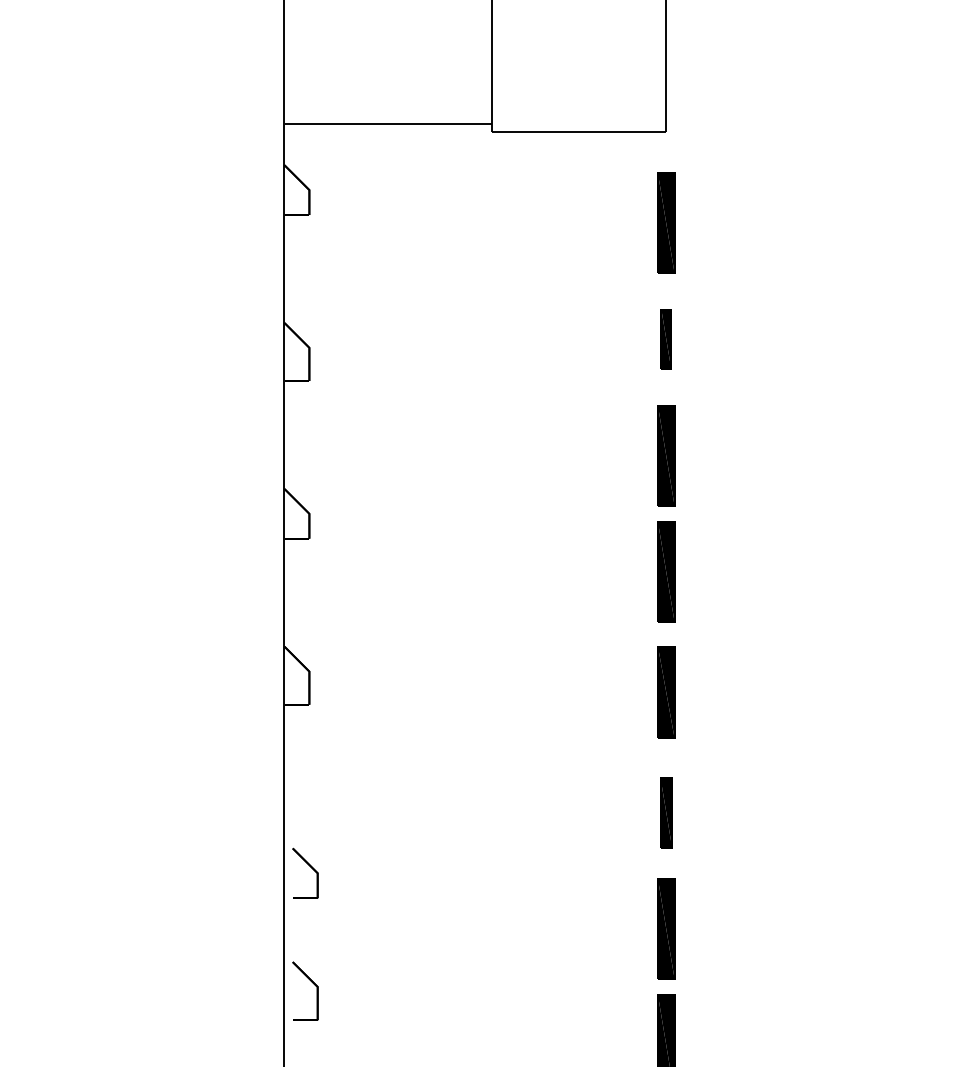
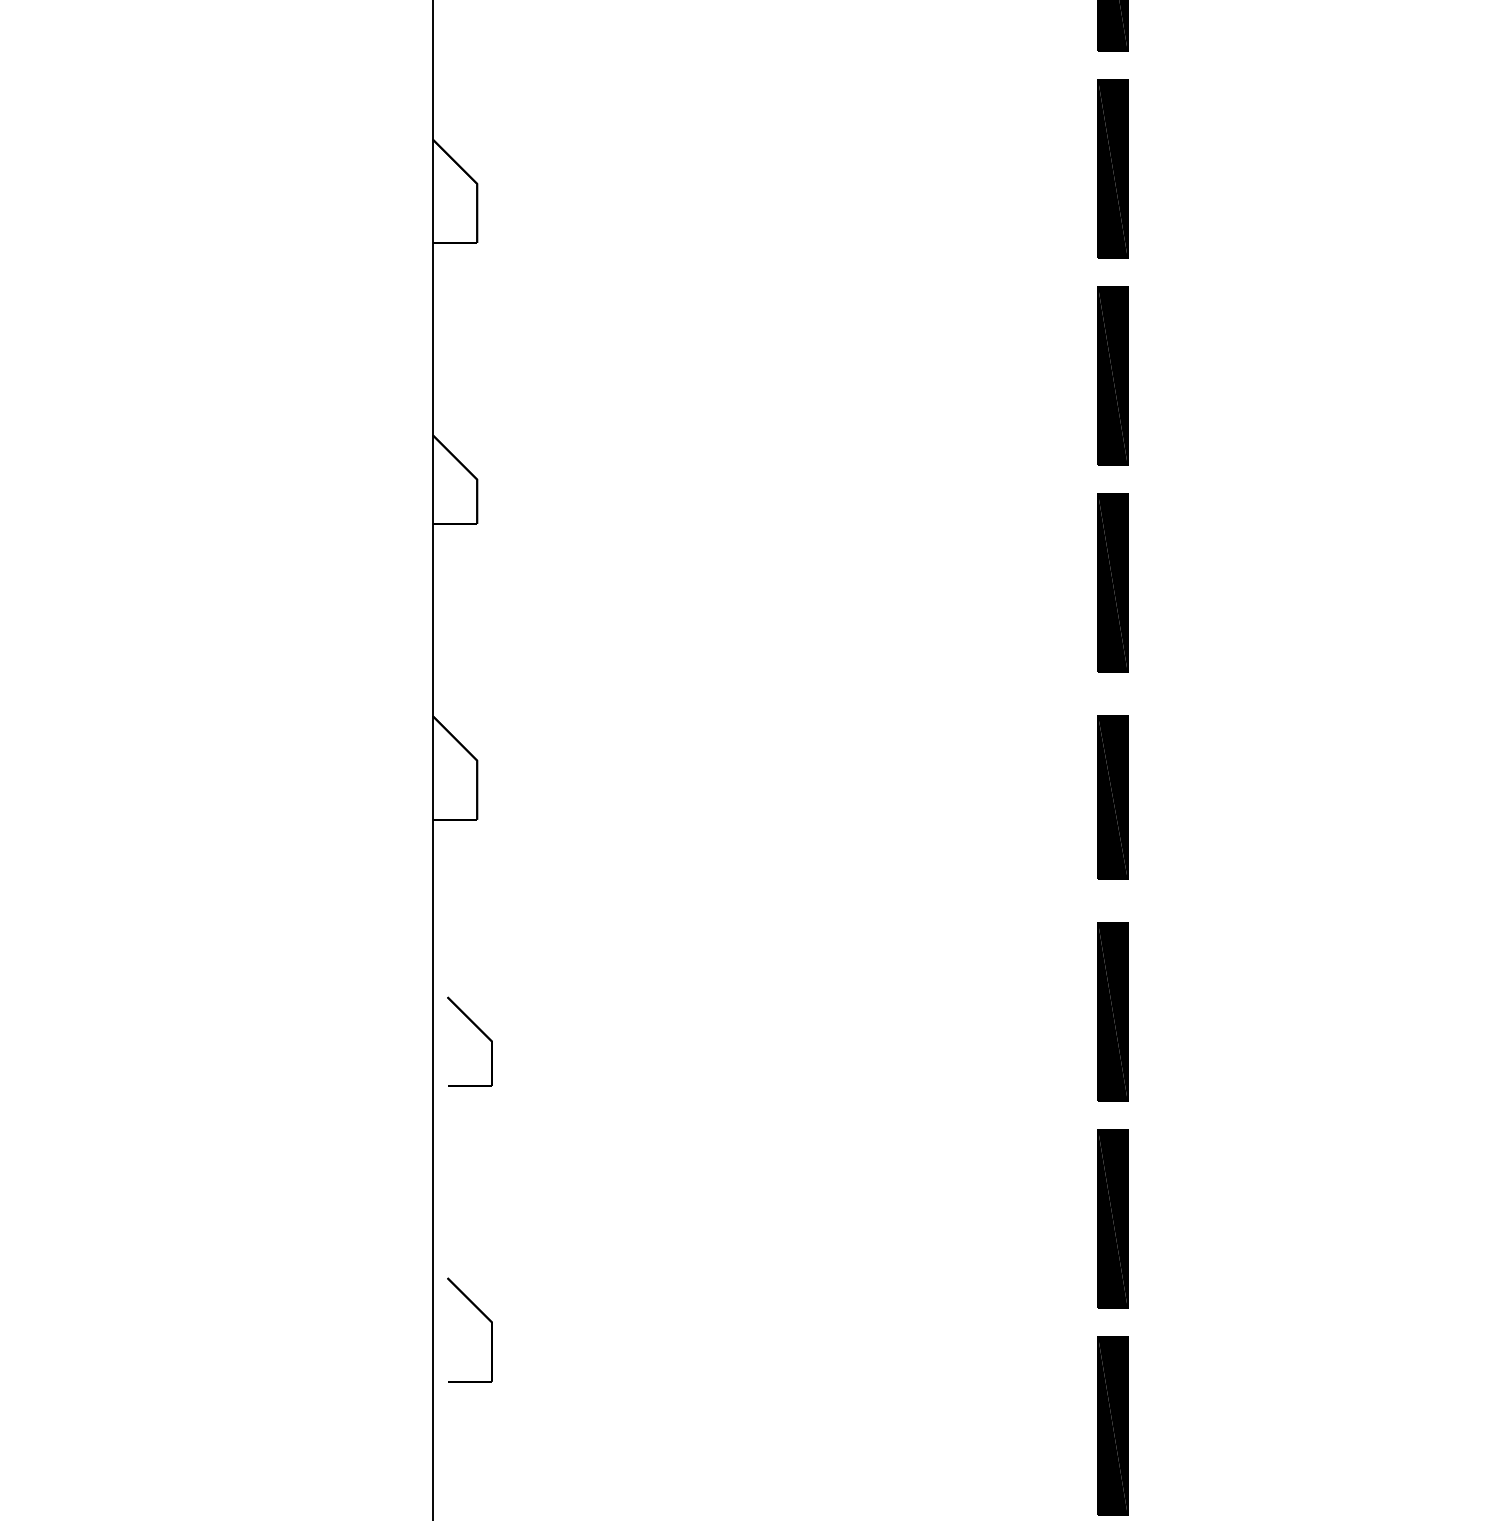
part: (666, 339) -> (1113, 169), size x1.67
part: (666, 812) -> (1113, 1011), size x1.43
part: (310, 867) -> (479, 1031), moved

